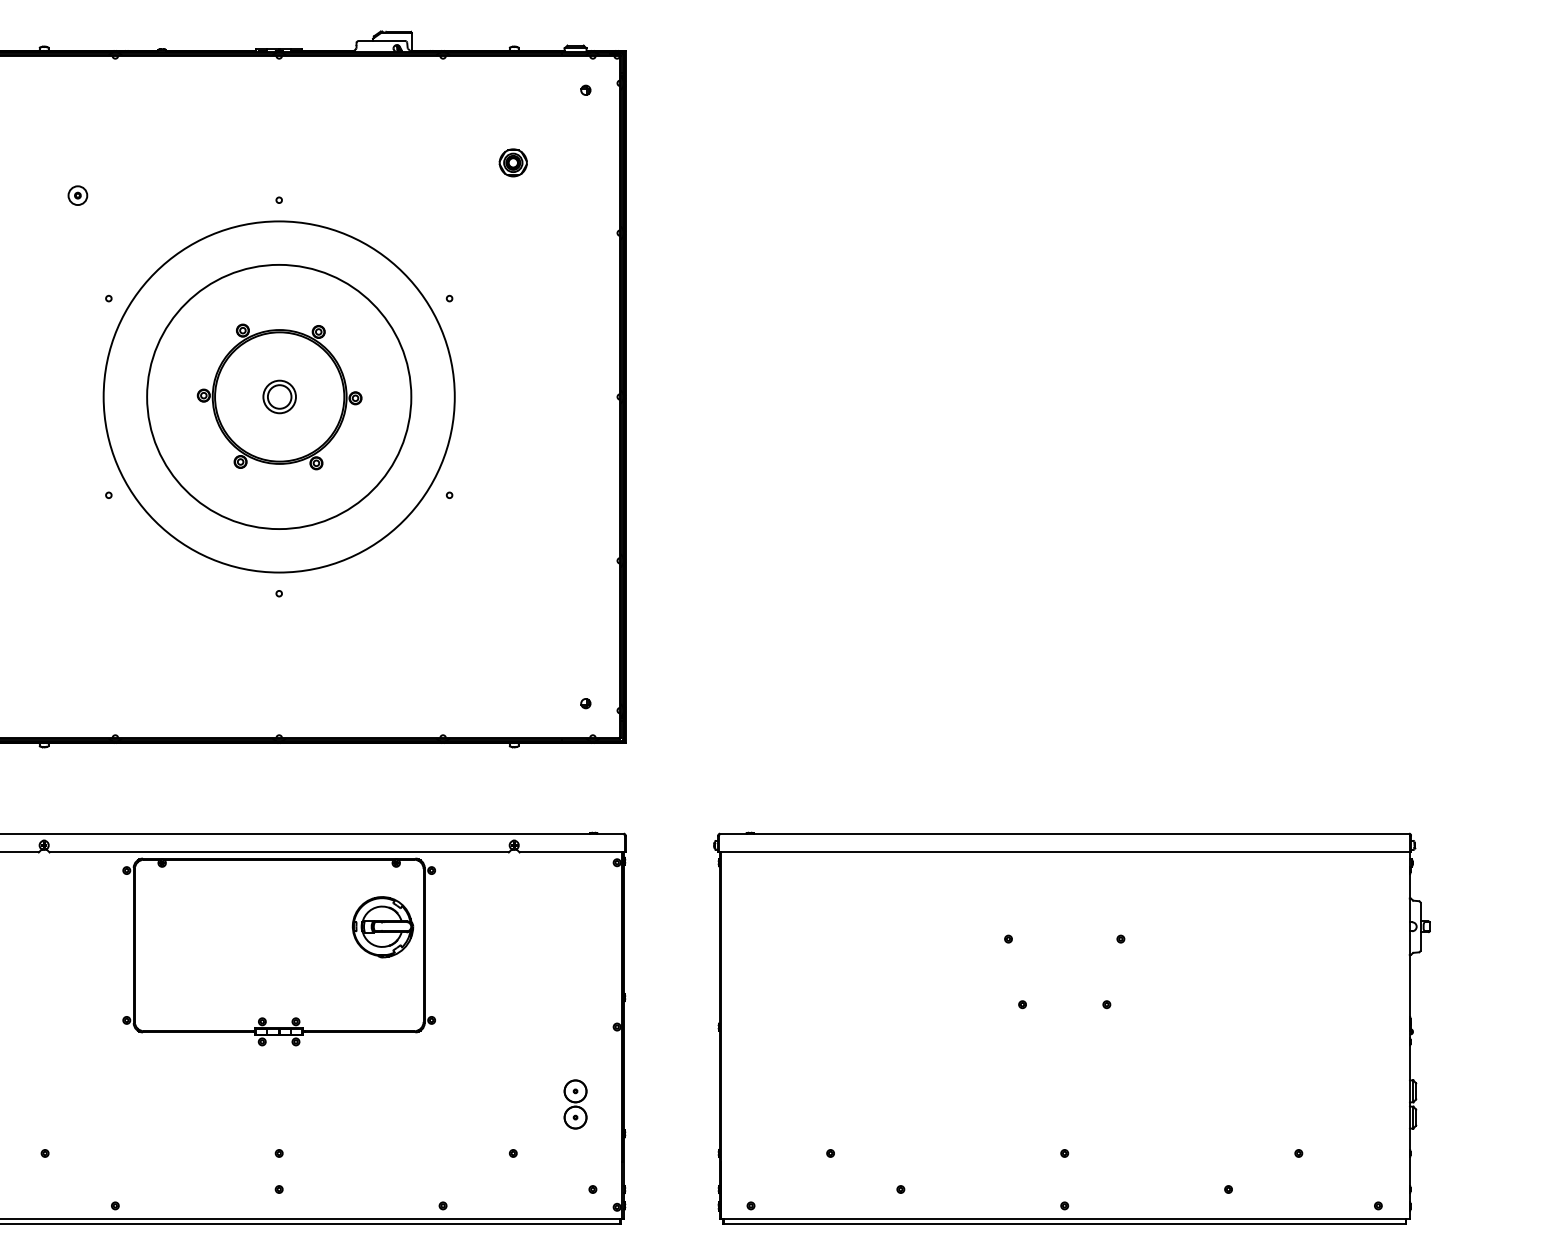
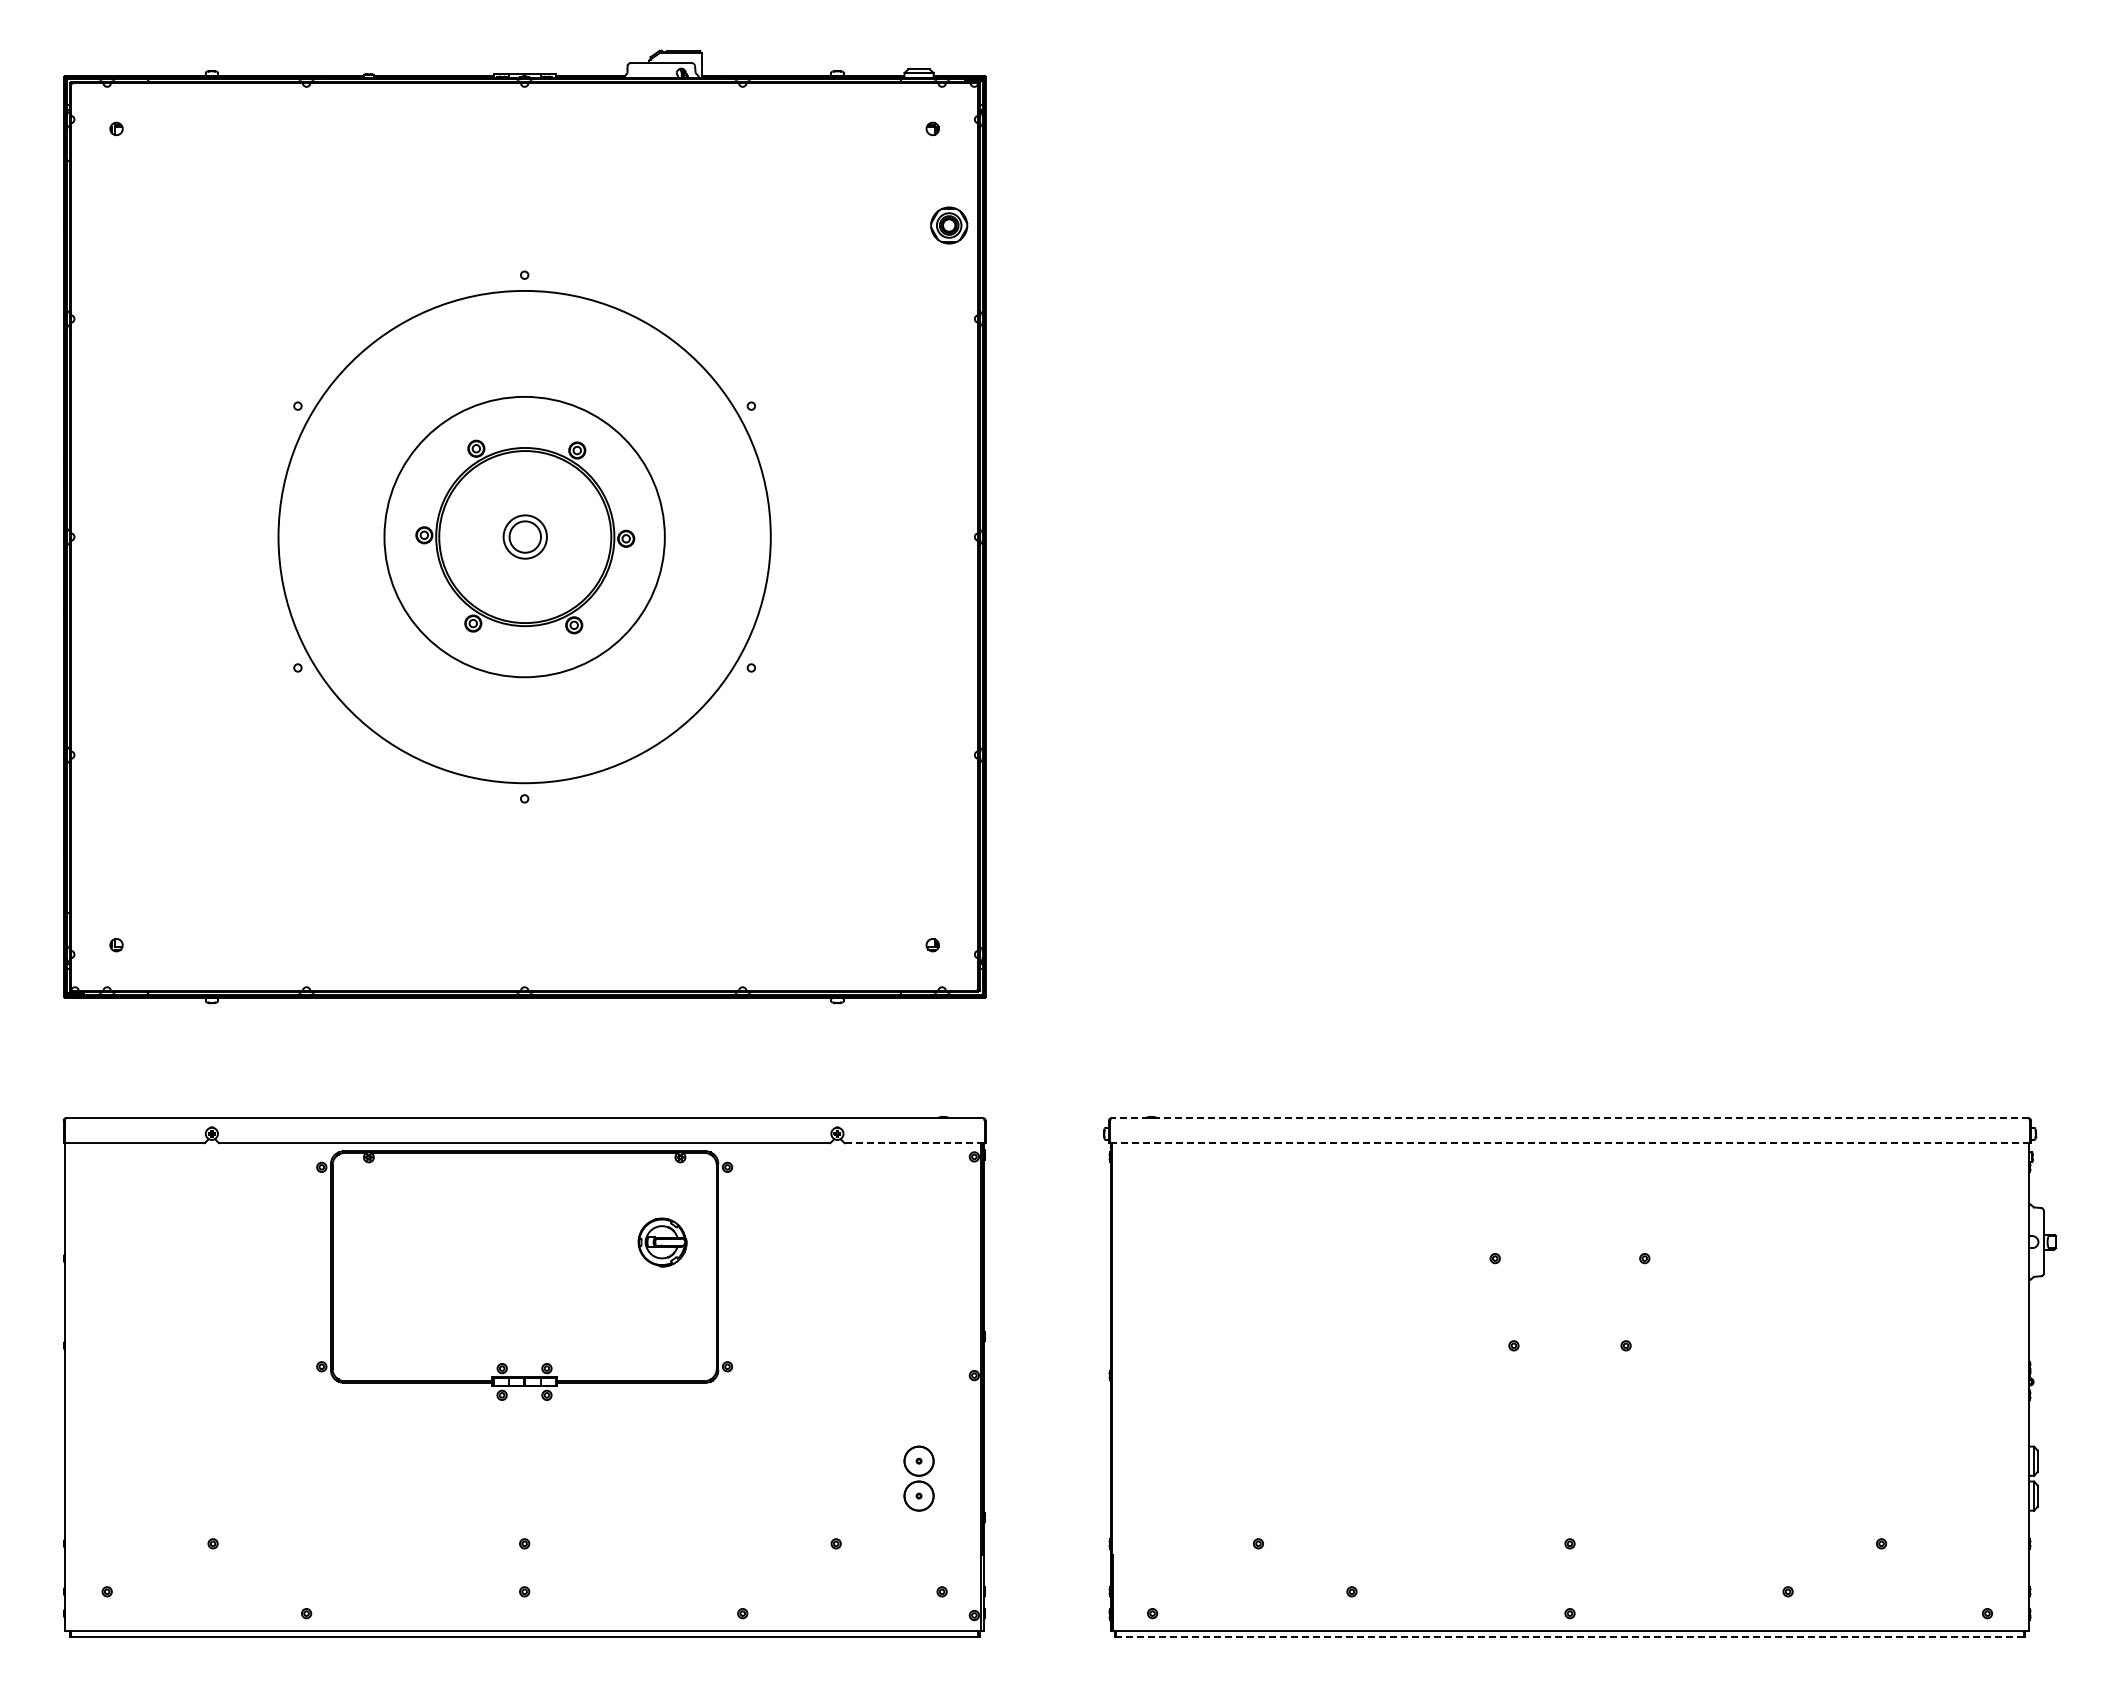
part: (513, 162) -> (949, 225), moved
part: (77, 195) -> (256, 268), removed
circle: (279, 396) -> (524, 536), size x0.6
circle: (279, 396) -> (524, 536), size x1.4
line: (1065, 833) -> (1570, 1118), solid -> dashed
line: (572, 852) -> (914, 1143), solid -> dashed
line: (1065, 852) -> (1570, 1143), solid -> dashed
part: (382, 927) -> (662, 1242), size x0.6
line: (1065, 1223) -> (1570, 1637), solid -> dashed

